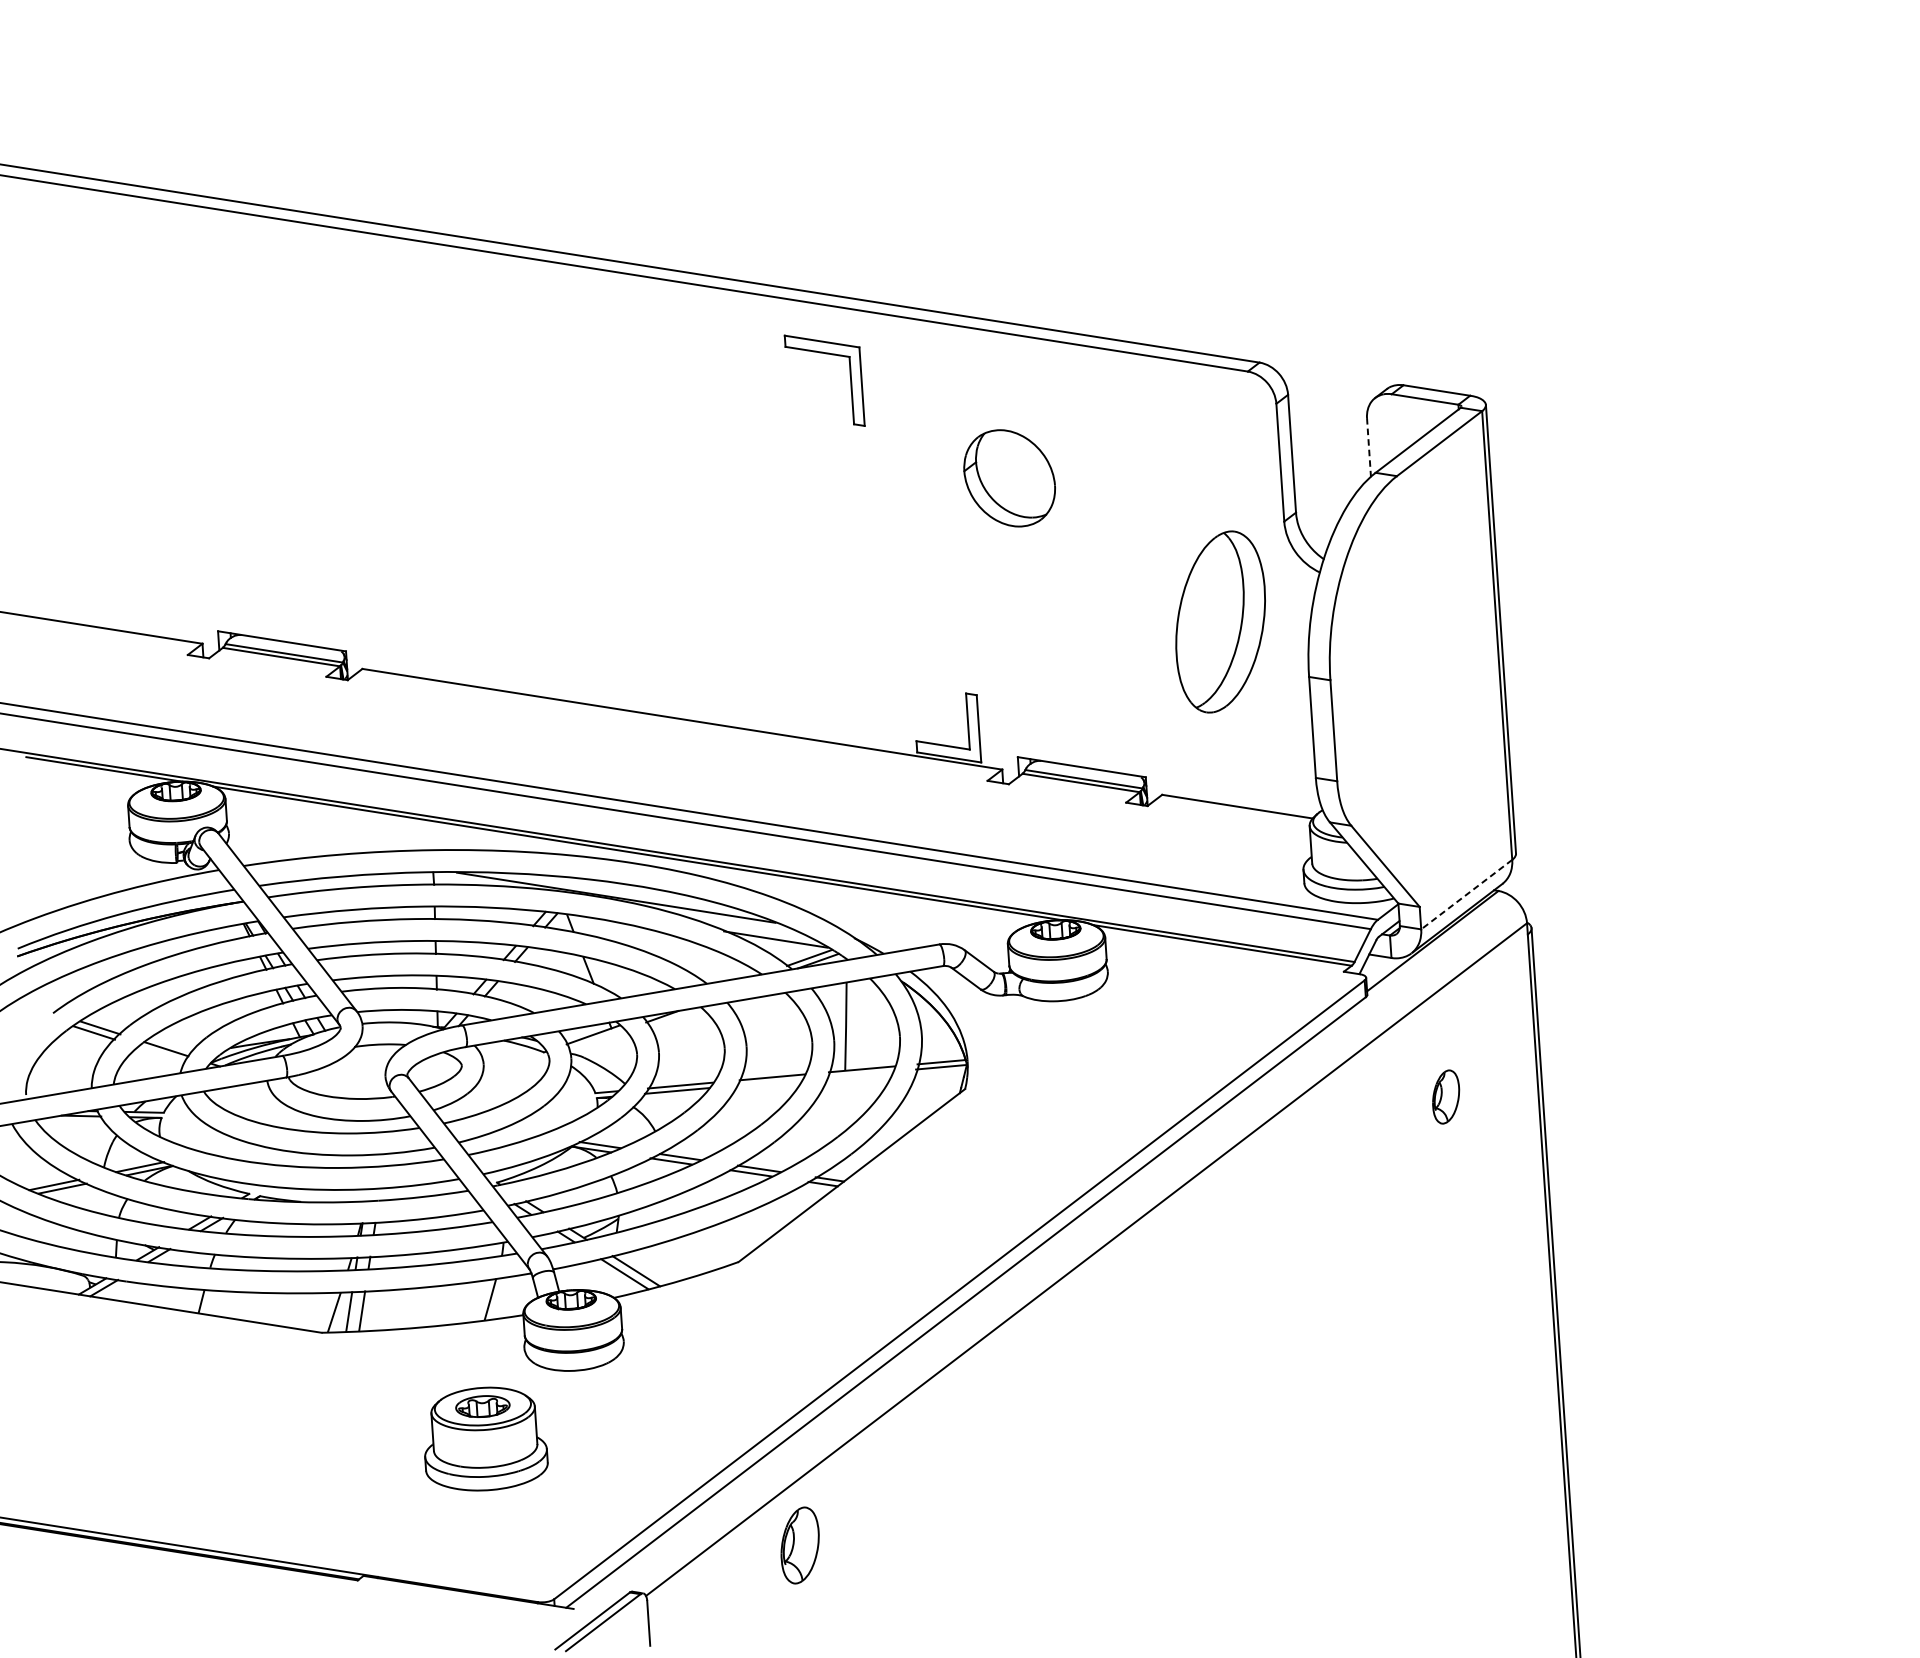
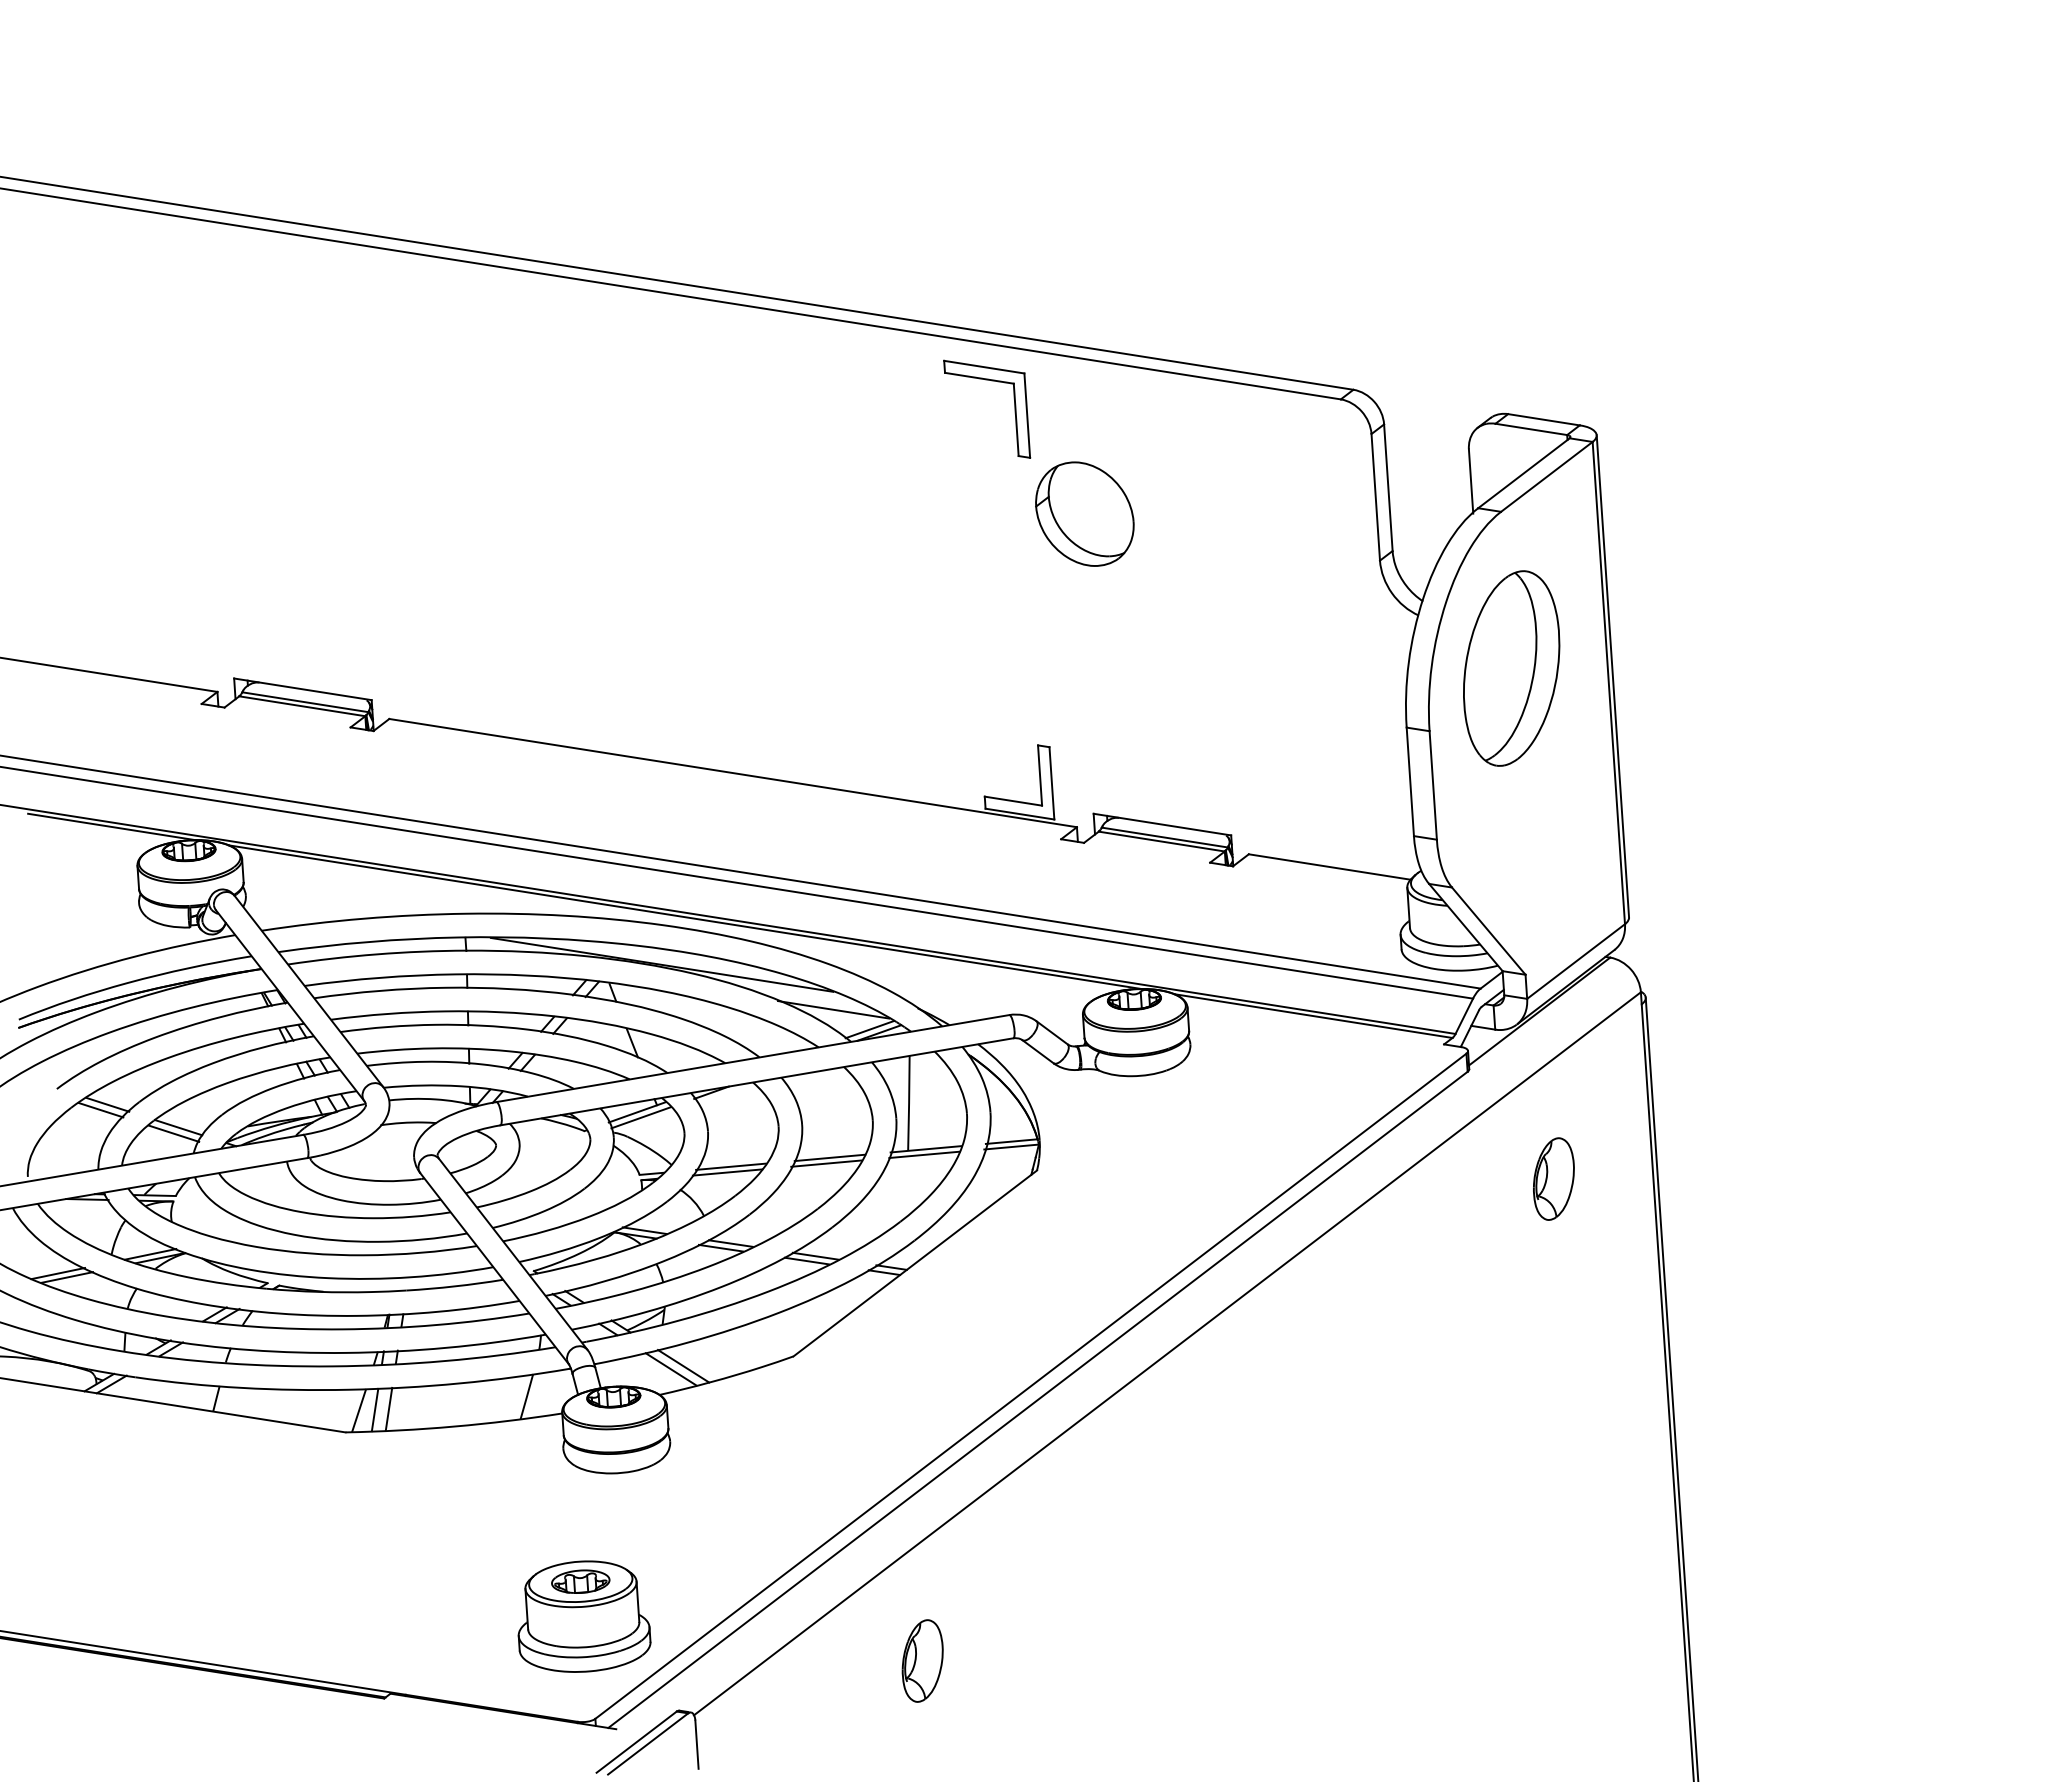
part: (850, 380) -> (1014, 408), moved
line: (1369, 448) -> (1471, 482), dashed -> solid
part: (1220, 621) -> (1511, 668), moved
line: (1467, 894) -> (1576, 961), dashed -> solid
line: (596, 1039) -> (640, 1117), added
line: (161, 1054) -> (173, 1133), added
line: (860, 1074) -> (924, 1154), added
line: (769, 1082) -> (826, 1163), added
part: (1445, 1096) -> (1553, 1178), size x1.43
part: (486, 1438) -> (584, 1616), moved
part: (799, 1545) -> (922, 1660), moved

